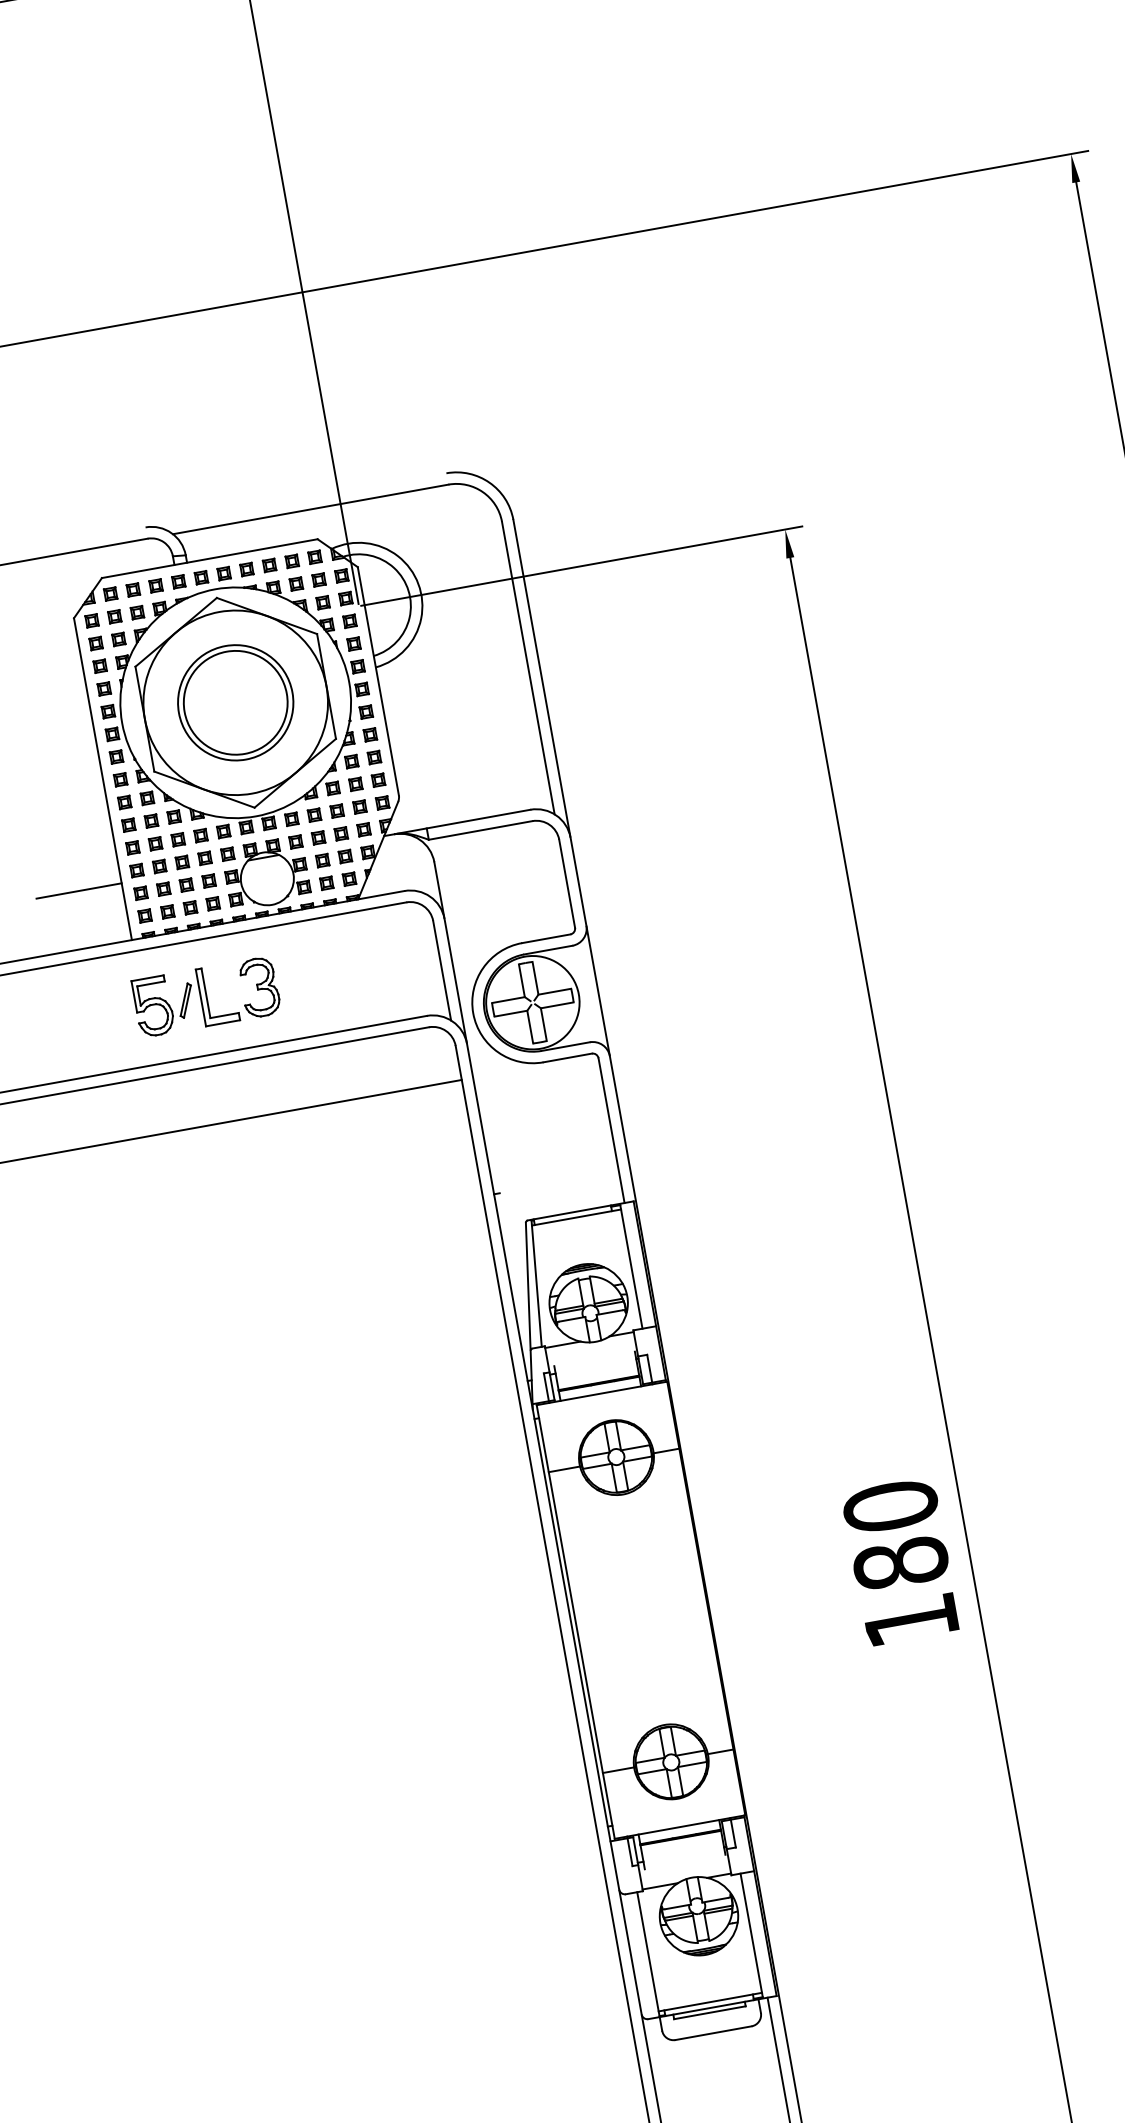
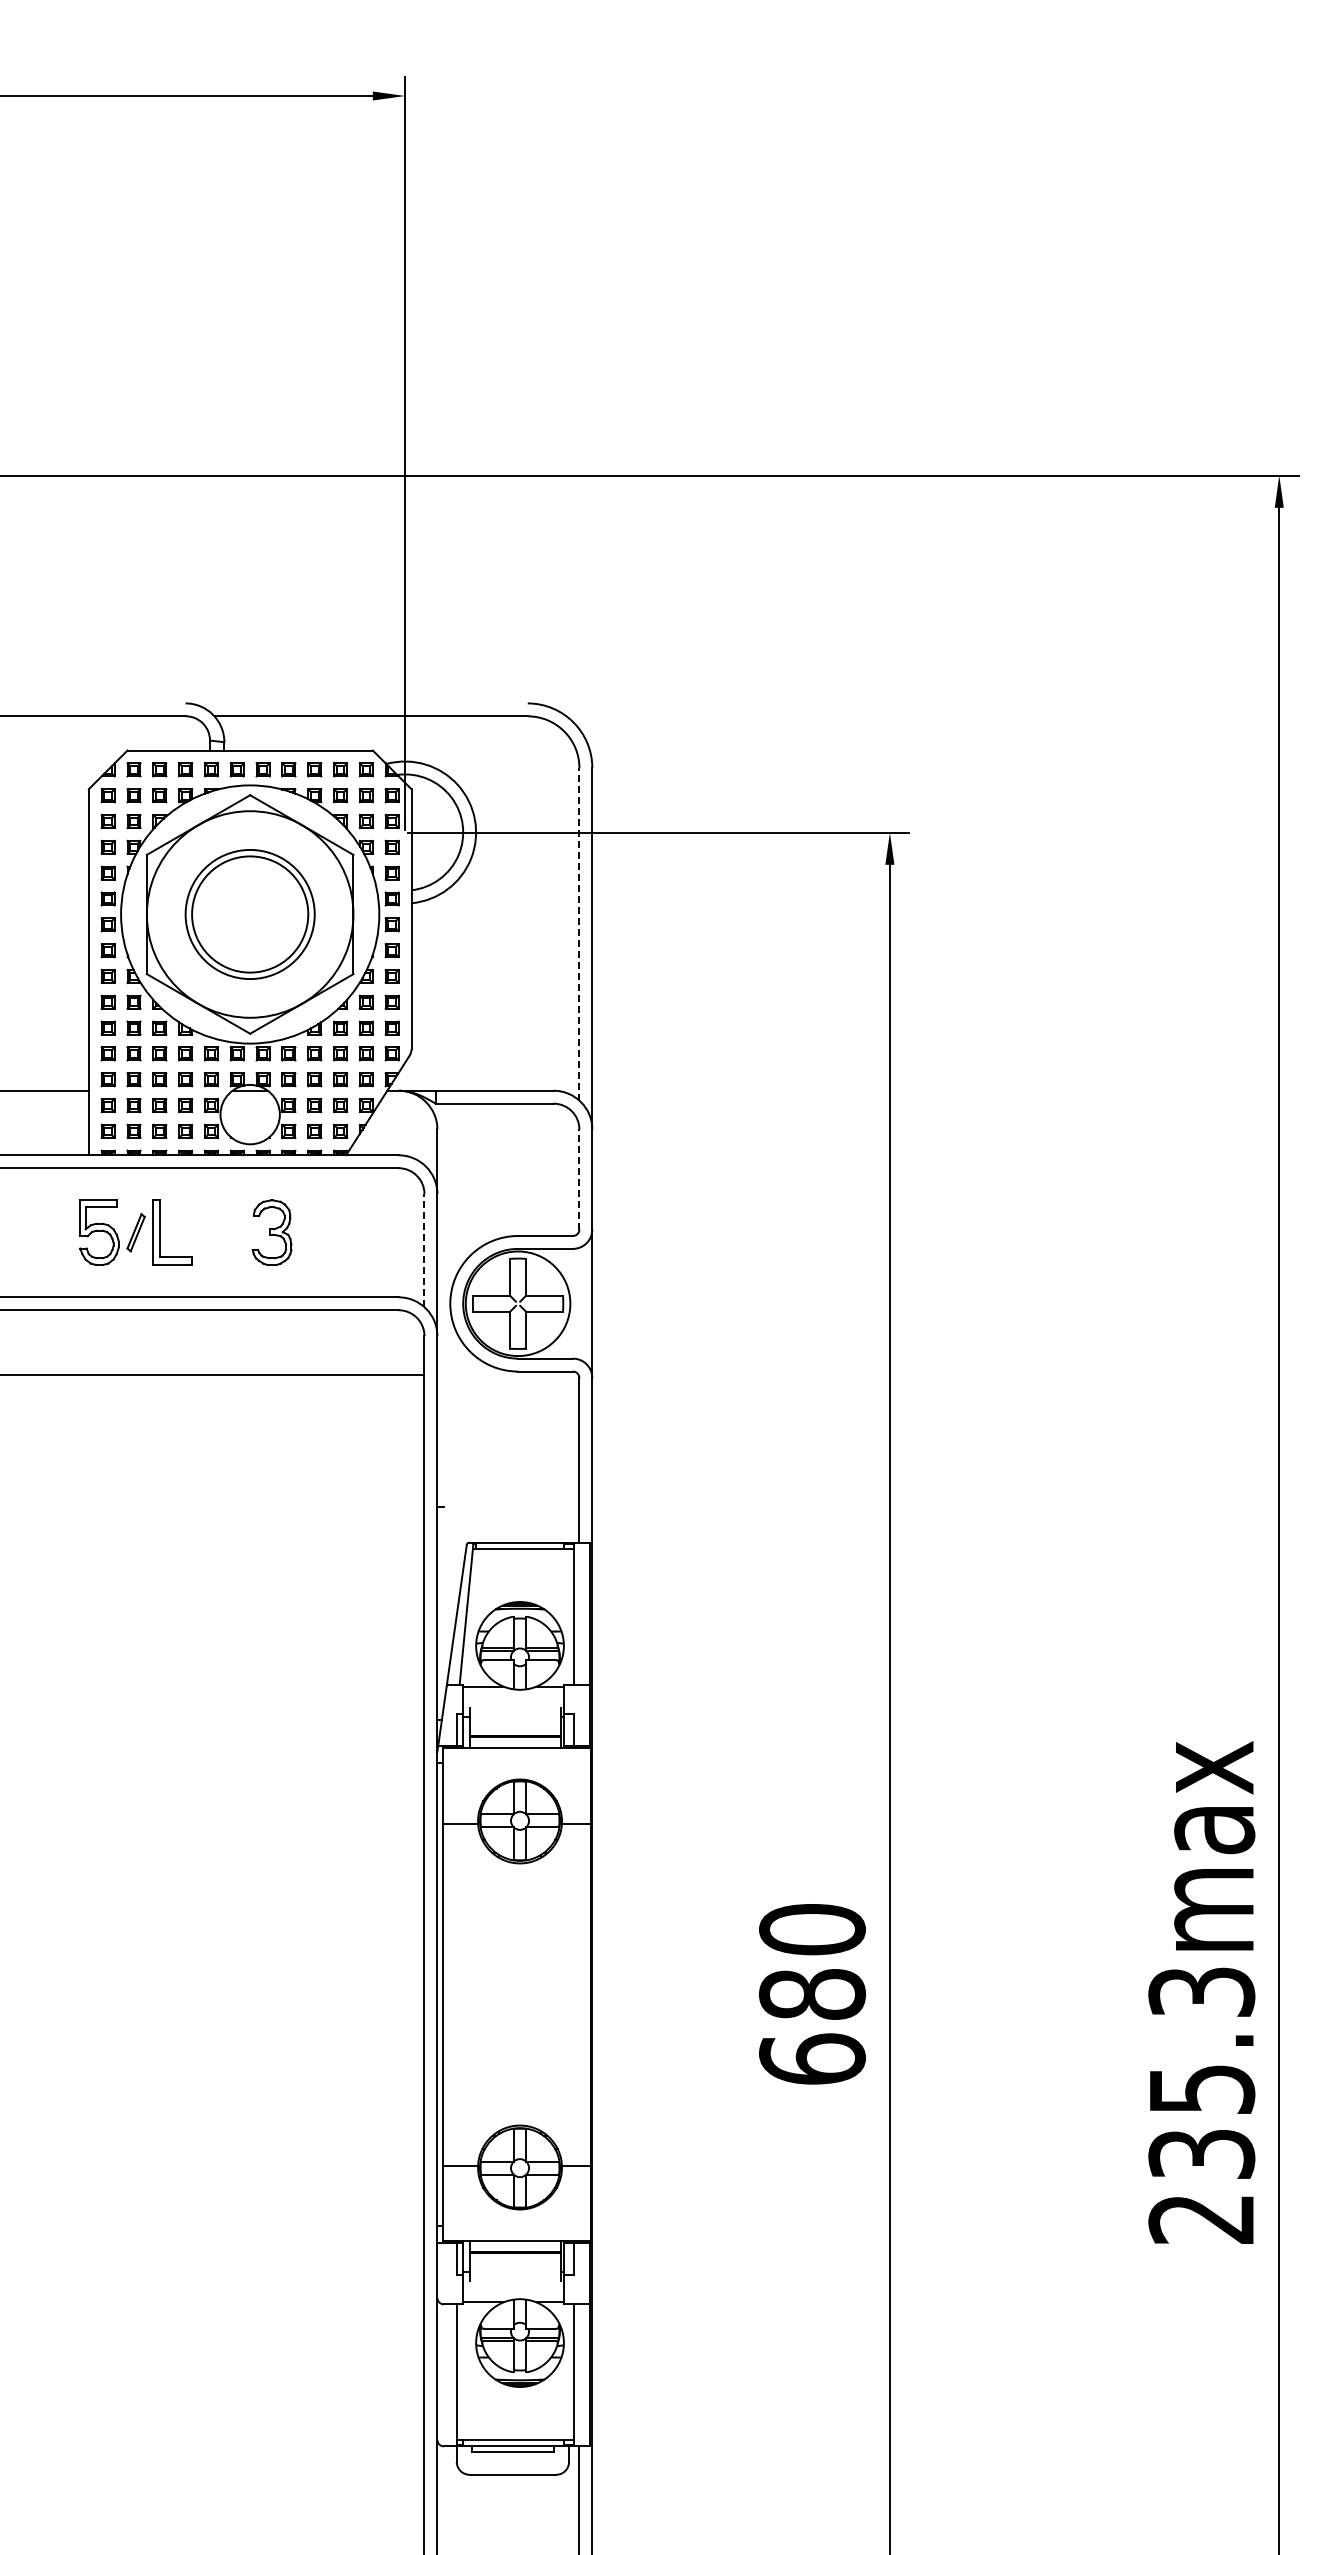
line: (528, 667) -> (579, 933), solid -> dashed
line: (567, 883) -> (579, 1179), solid -> dashed
line: (442, 970) -> (424, 1250), solid -> dashed
part: (259, 987) -> (271, 1232), moved
text: (911, 1619) -> (812, 2058), 180 -> 680

